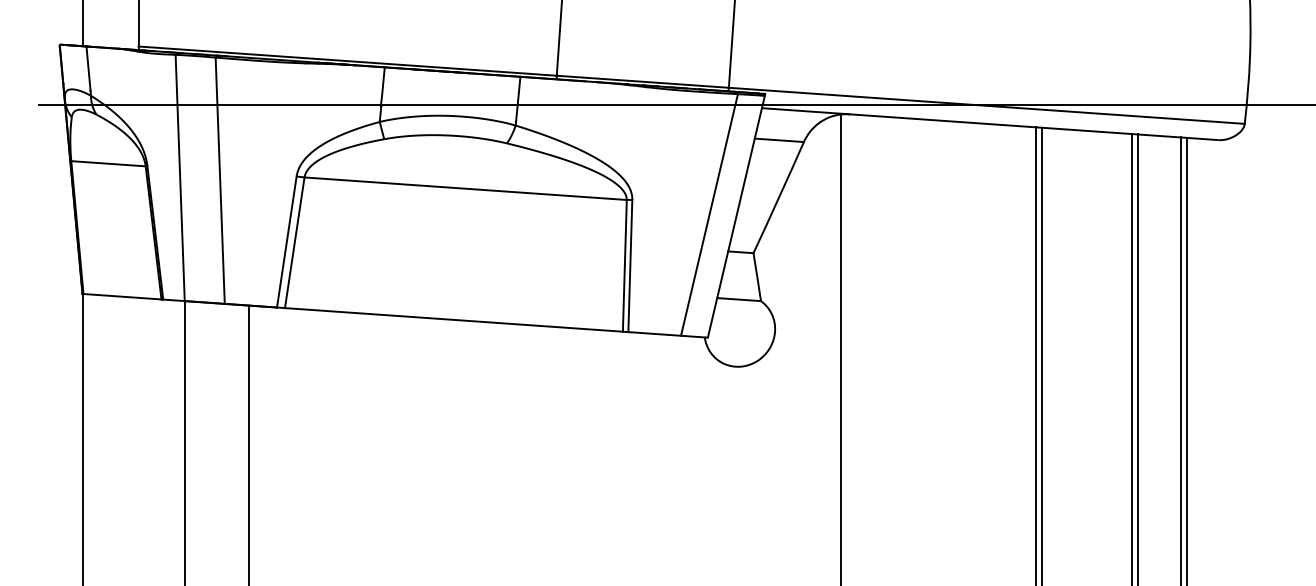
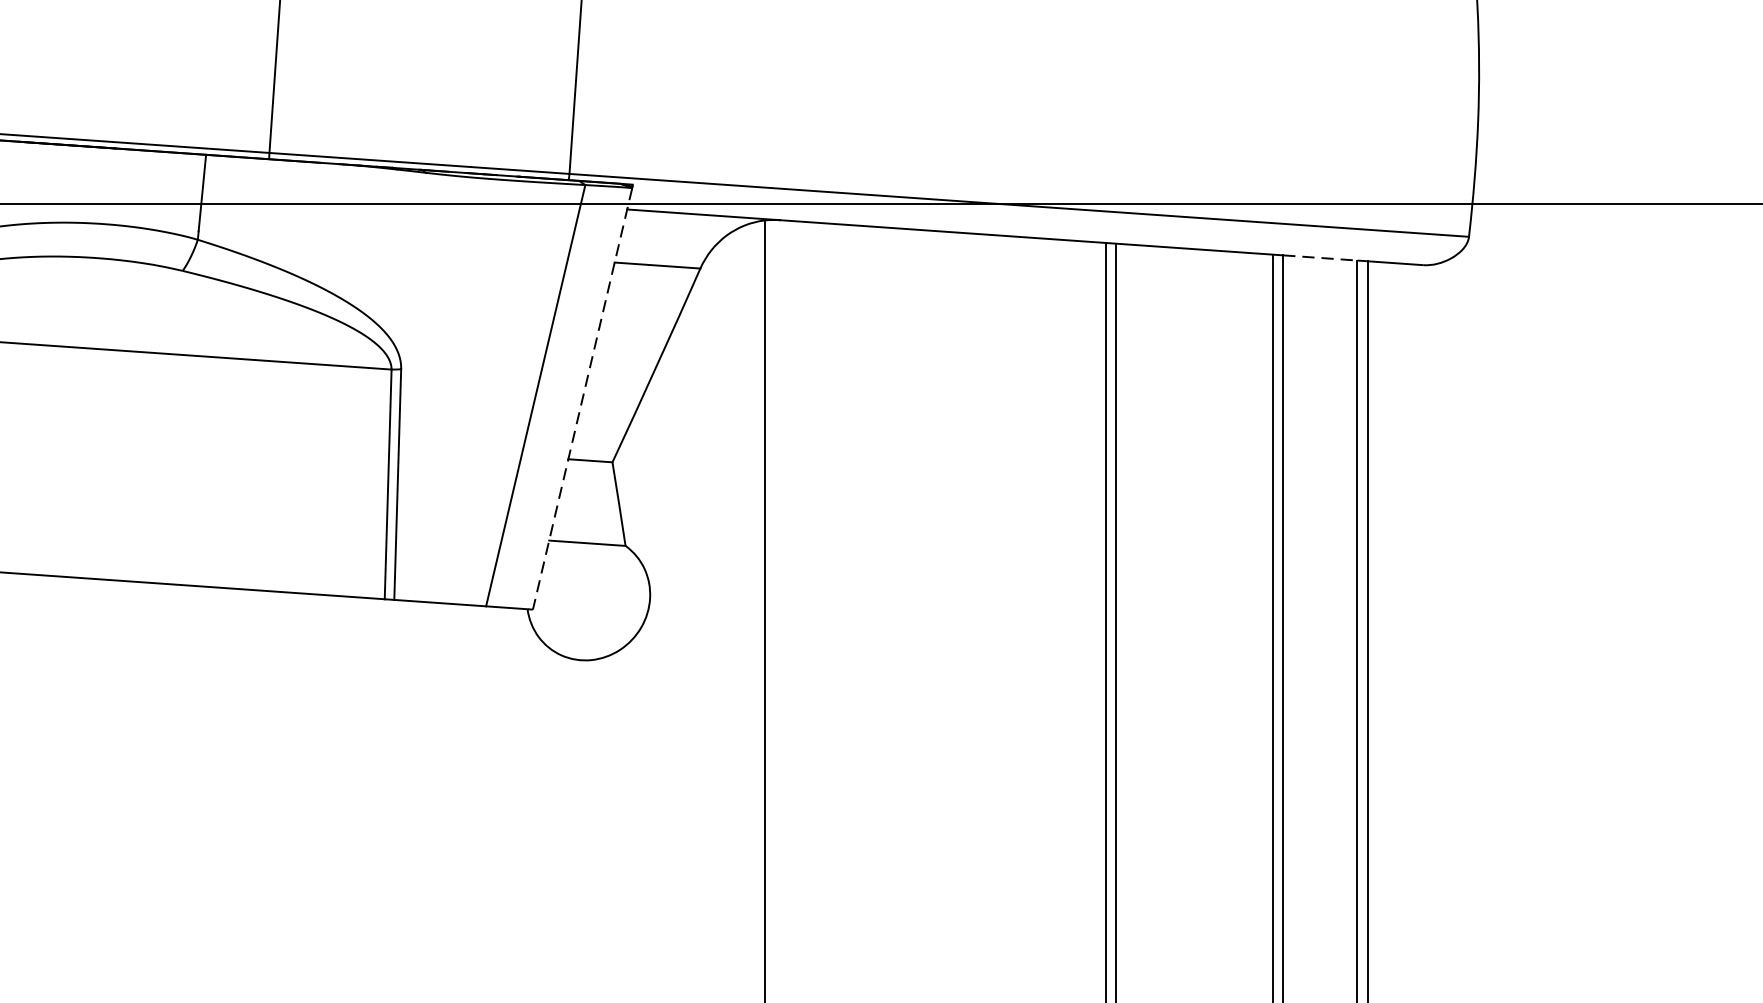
line: (1159, 136) -> (1320, 258), solid -> dashed
line: (736, 217) -> (582, 400), solid -> dashed

